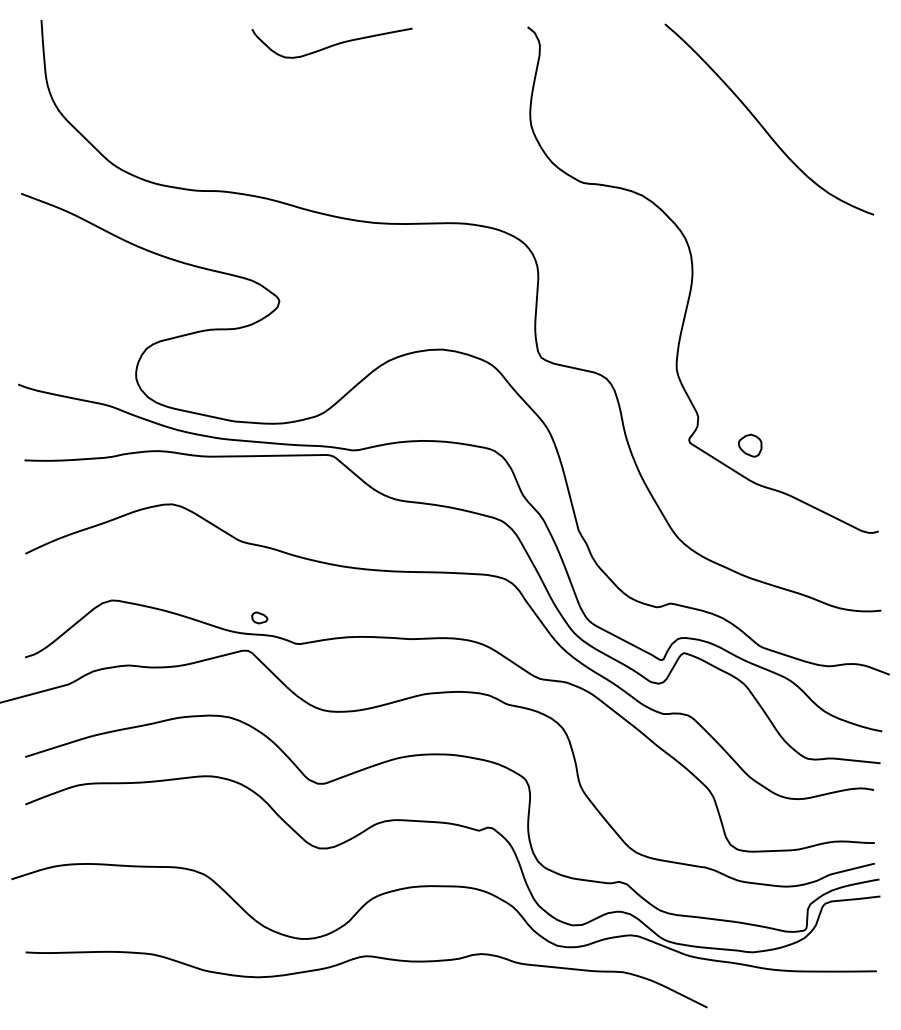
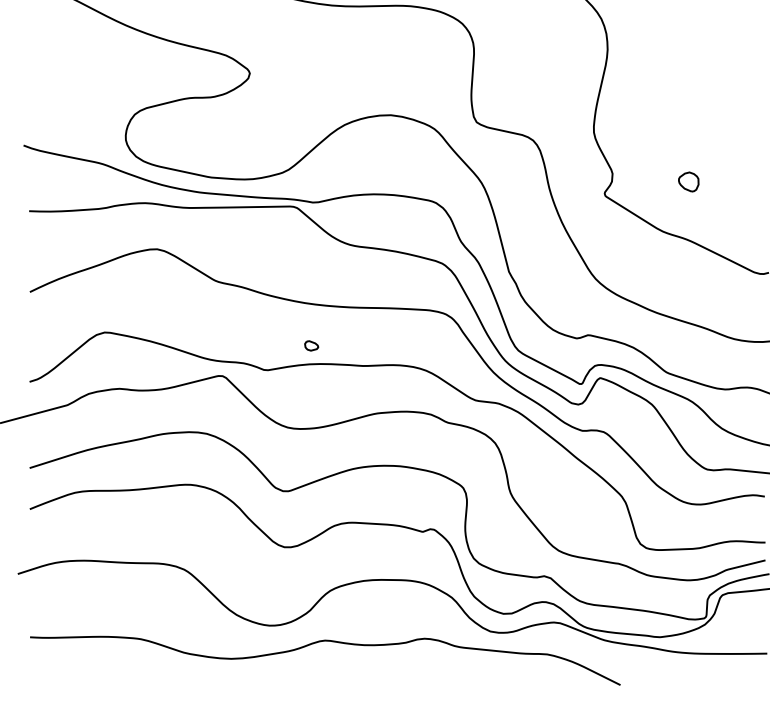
part: (750, 445) -> (689, 181), moved
part: (259, 617) -> (311, 345), moved

